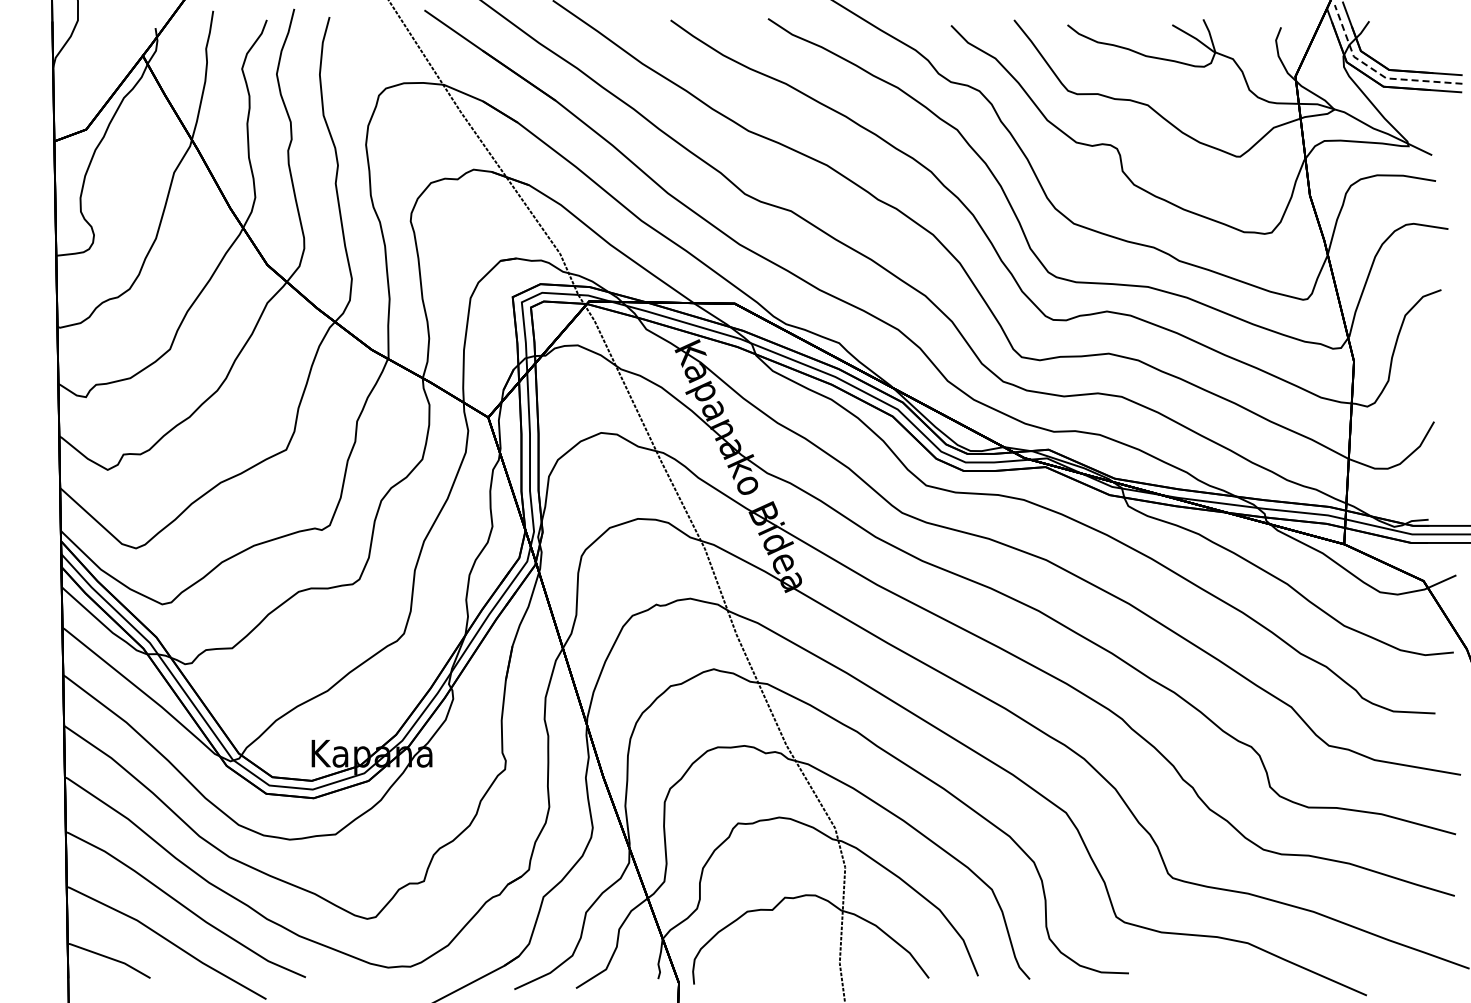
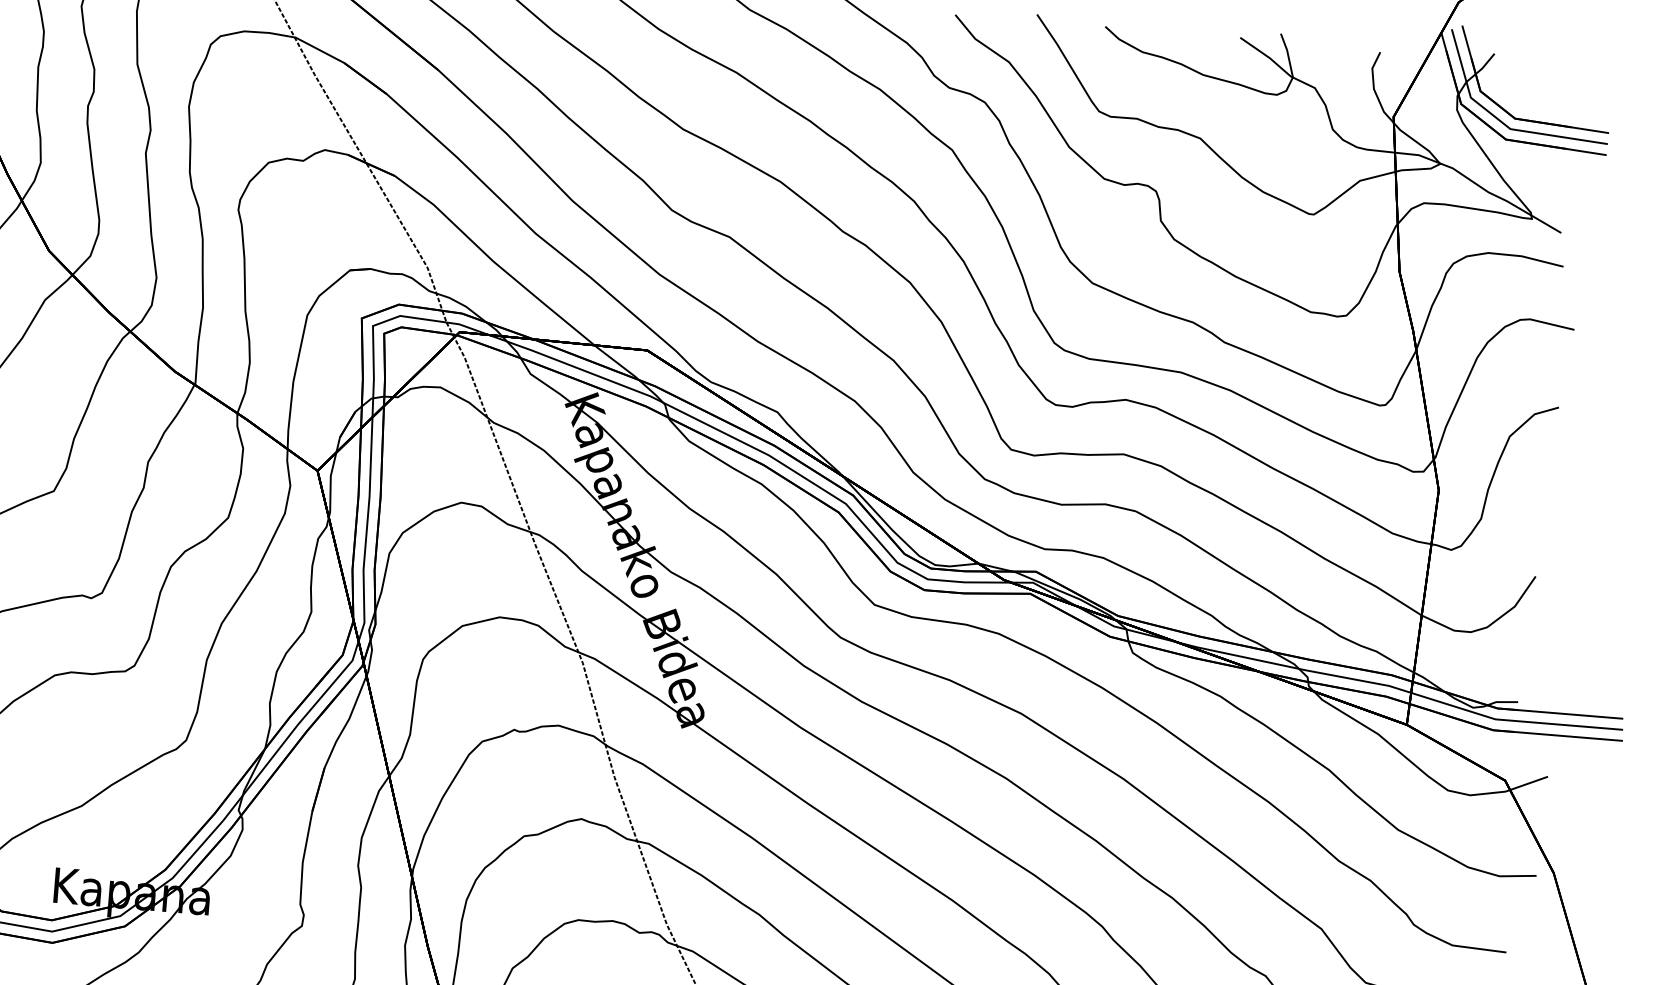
line: (1379, 73) -> (1502, 122), dashed -> solid

